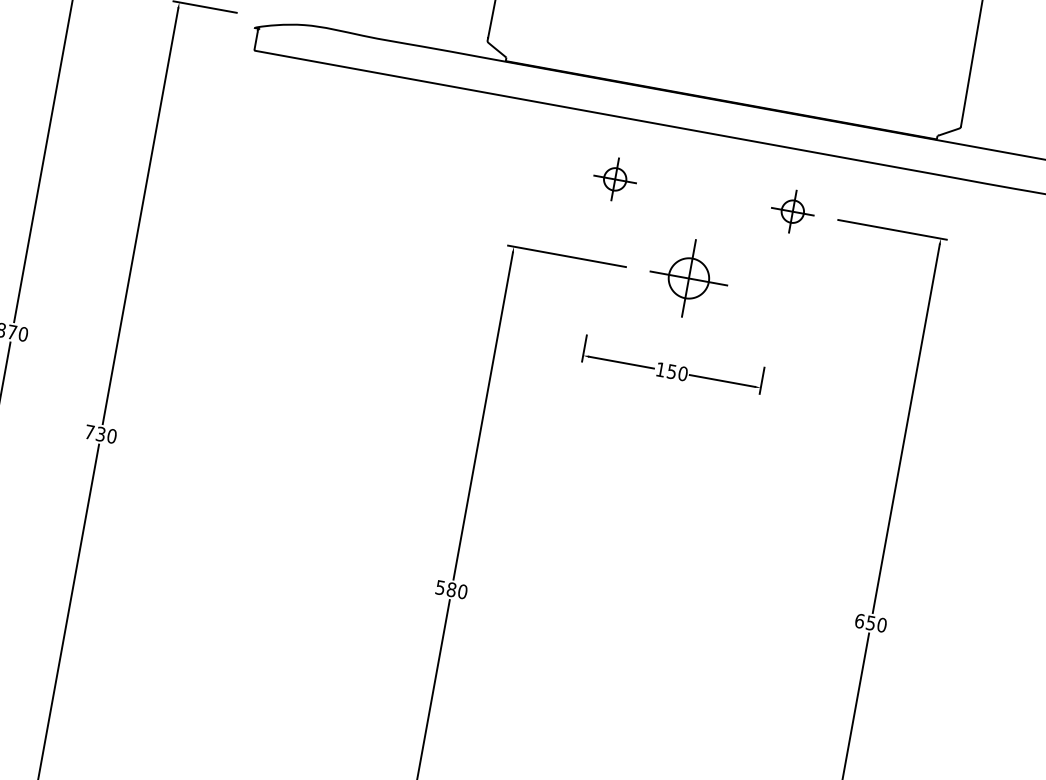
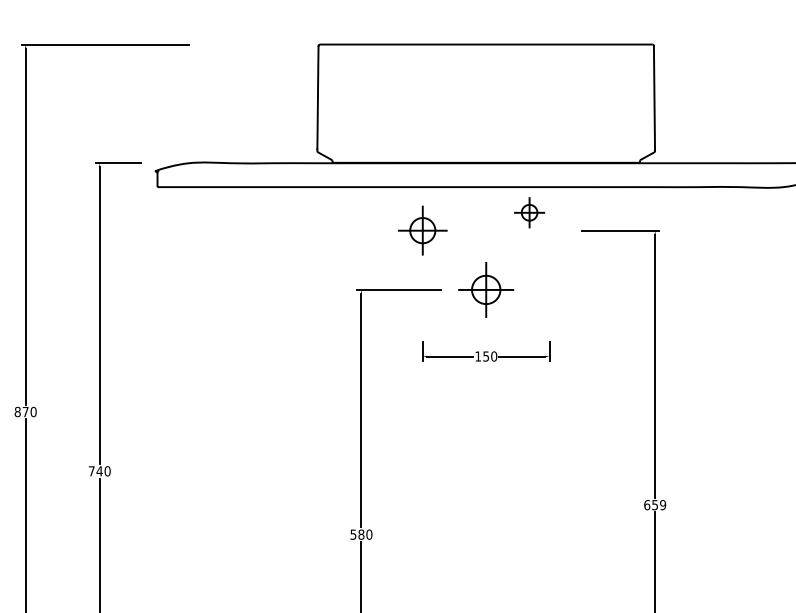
part: (614, 178) -> (422, 230), size x1.6
part: (792, 211) -> (529, 212), moved
text: (100, 434) -> (99, 471), 730 -> 740
text: (881, 625) -> (662, 505), 650 -> 659

